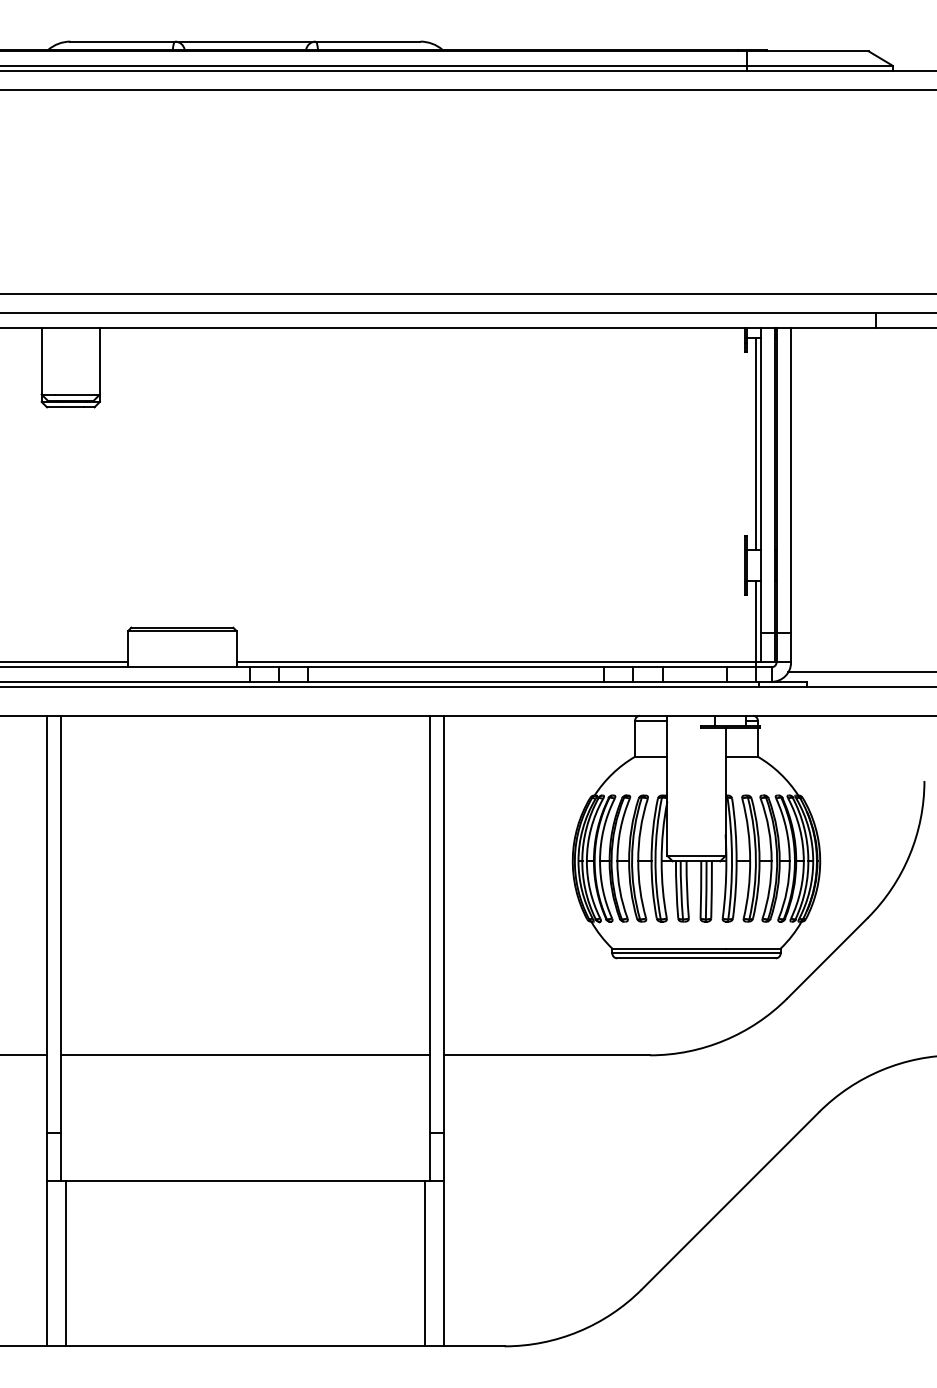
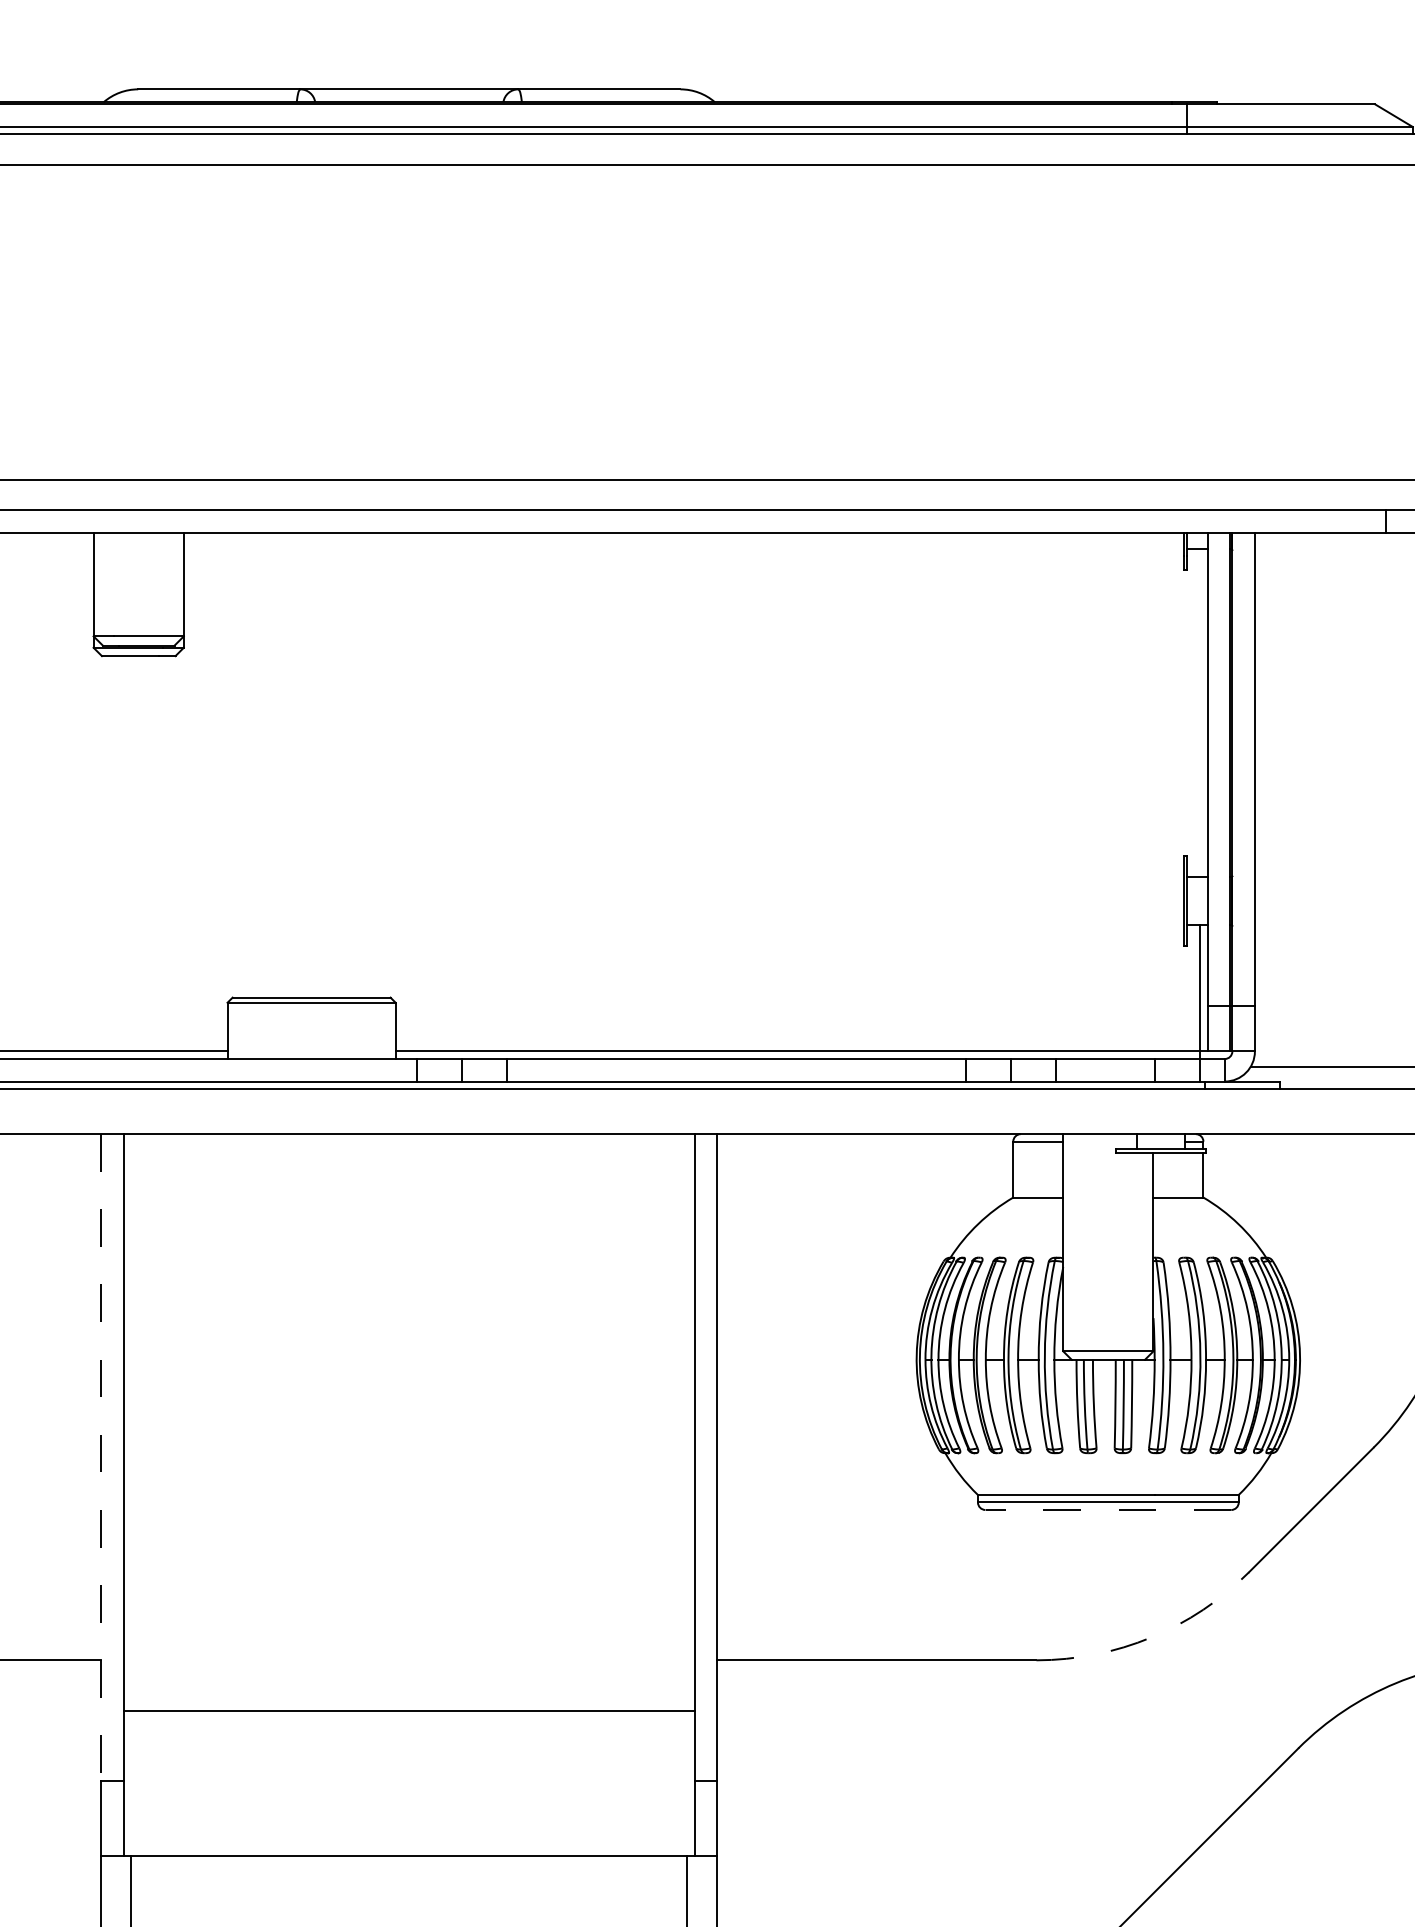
line: (755, 443) -> (1199, 712), removed
line: (46, 924) -> (101, 1457), solid -> dashed
line: (696, 958) -> (1108, 1510), solid -> dashed
arc: (724, 1040) -> (1151, 1637), solid -> dashed
line: (245, 1055) -> (409, 1711), moved

